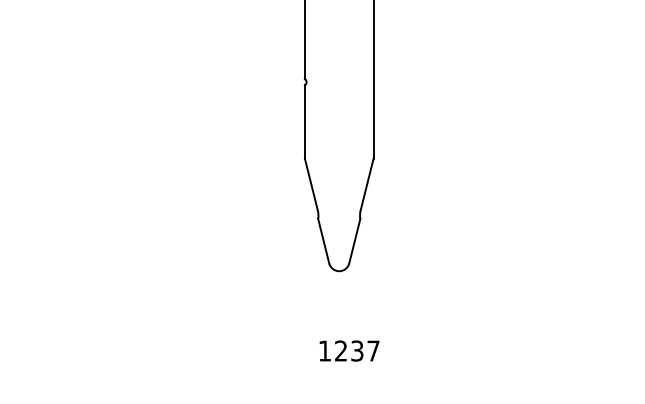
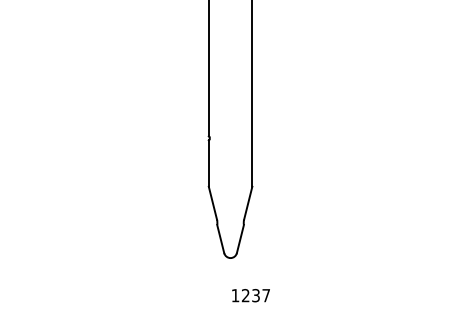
text: (348, 350) -> (250, 295), moved

